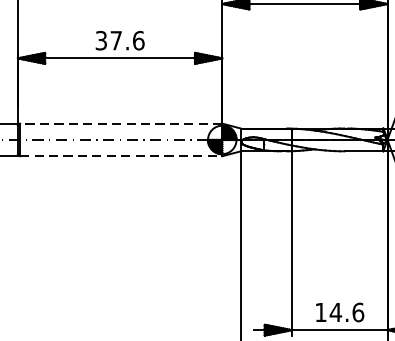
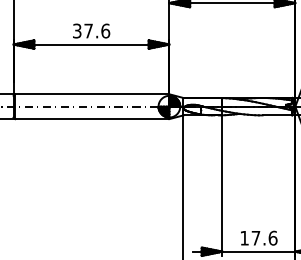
line: (120, 123) -> (91, 94), dashed -> solid
line: (121, 156) -> (92, 119), dashed -> solid
text: (335, 312) -> (255, 238), 14.6 -> 17.6

